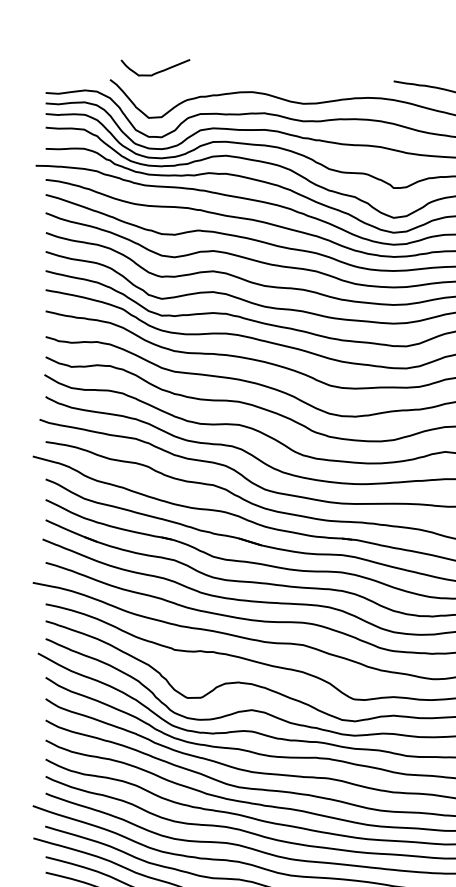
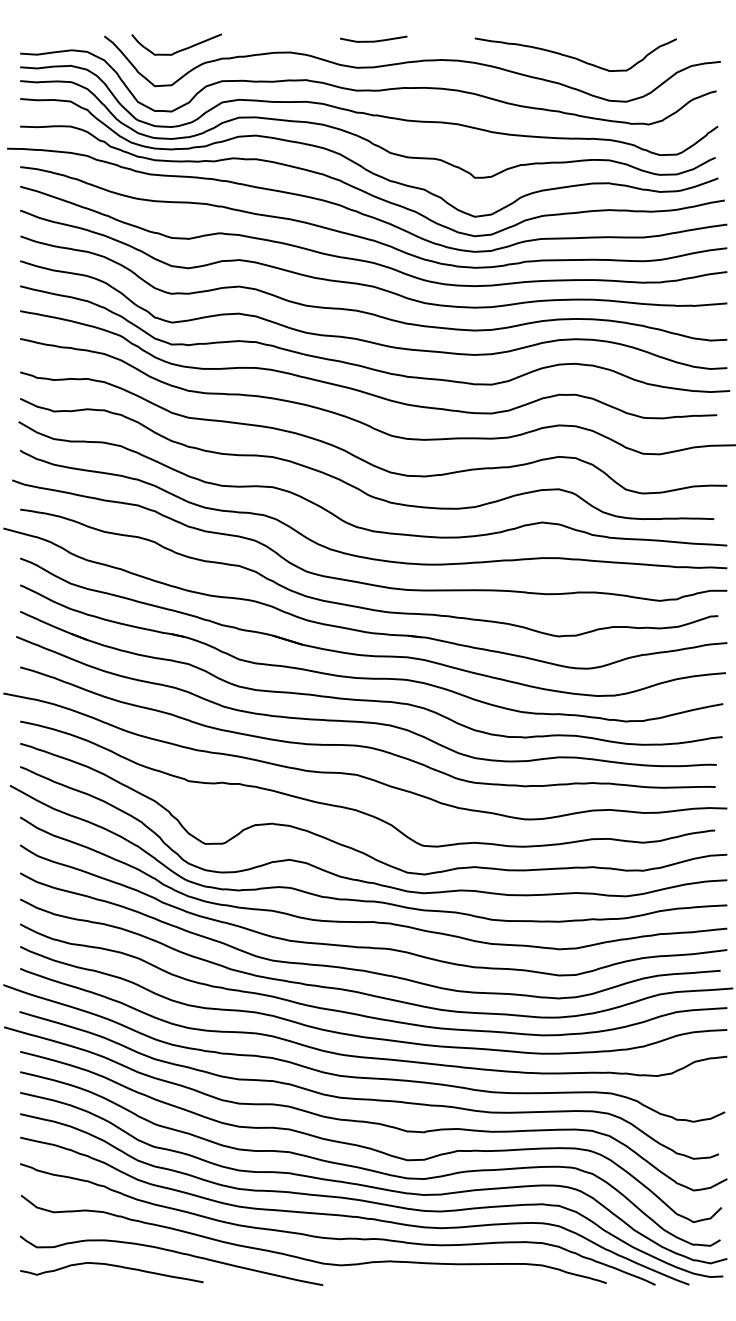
curve: (156, 72) -> (178, 50), moved
line: (316, 82) -> (373, 40), added

